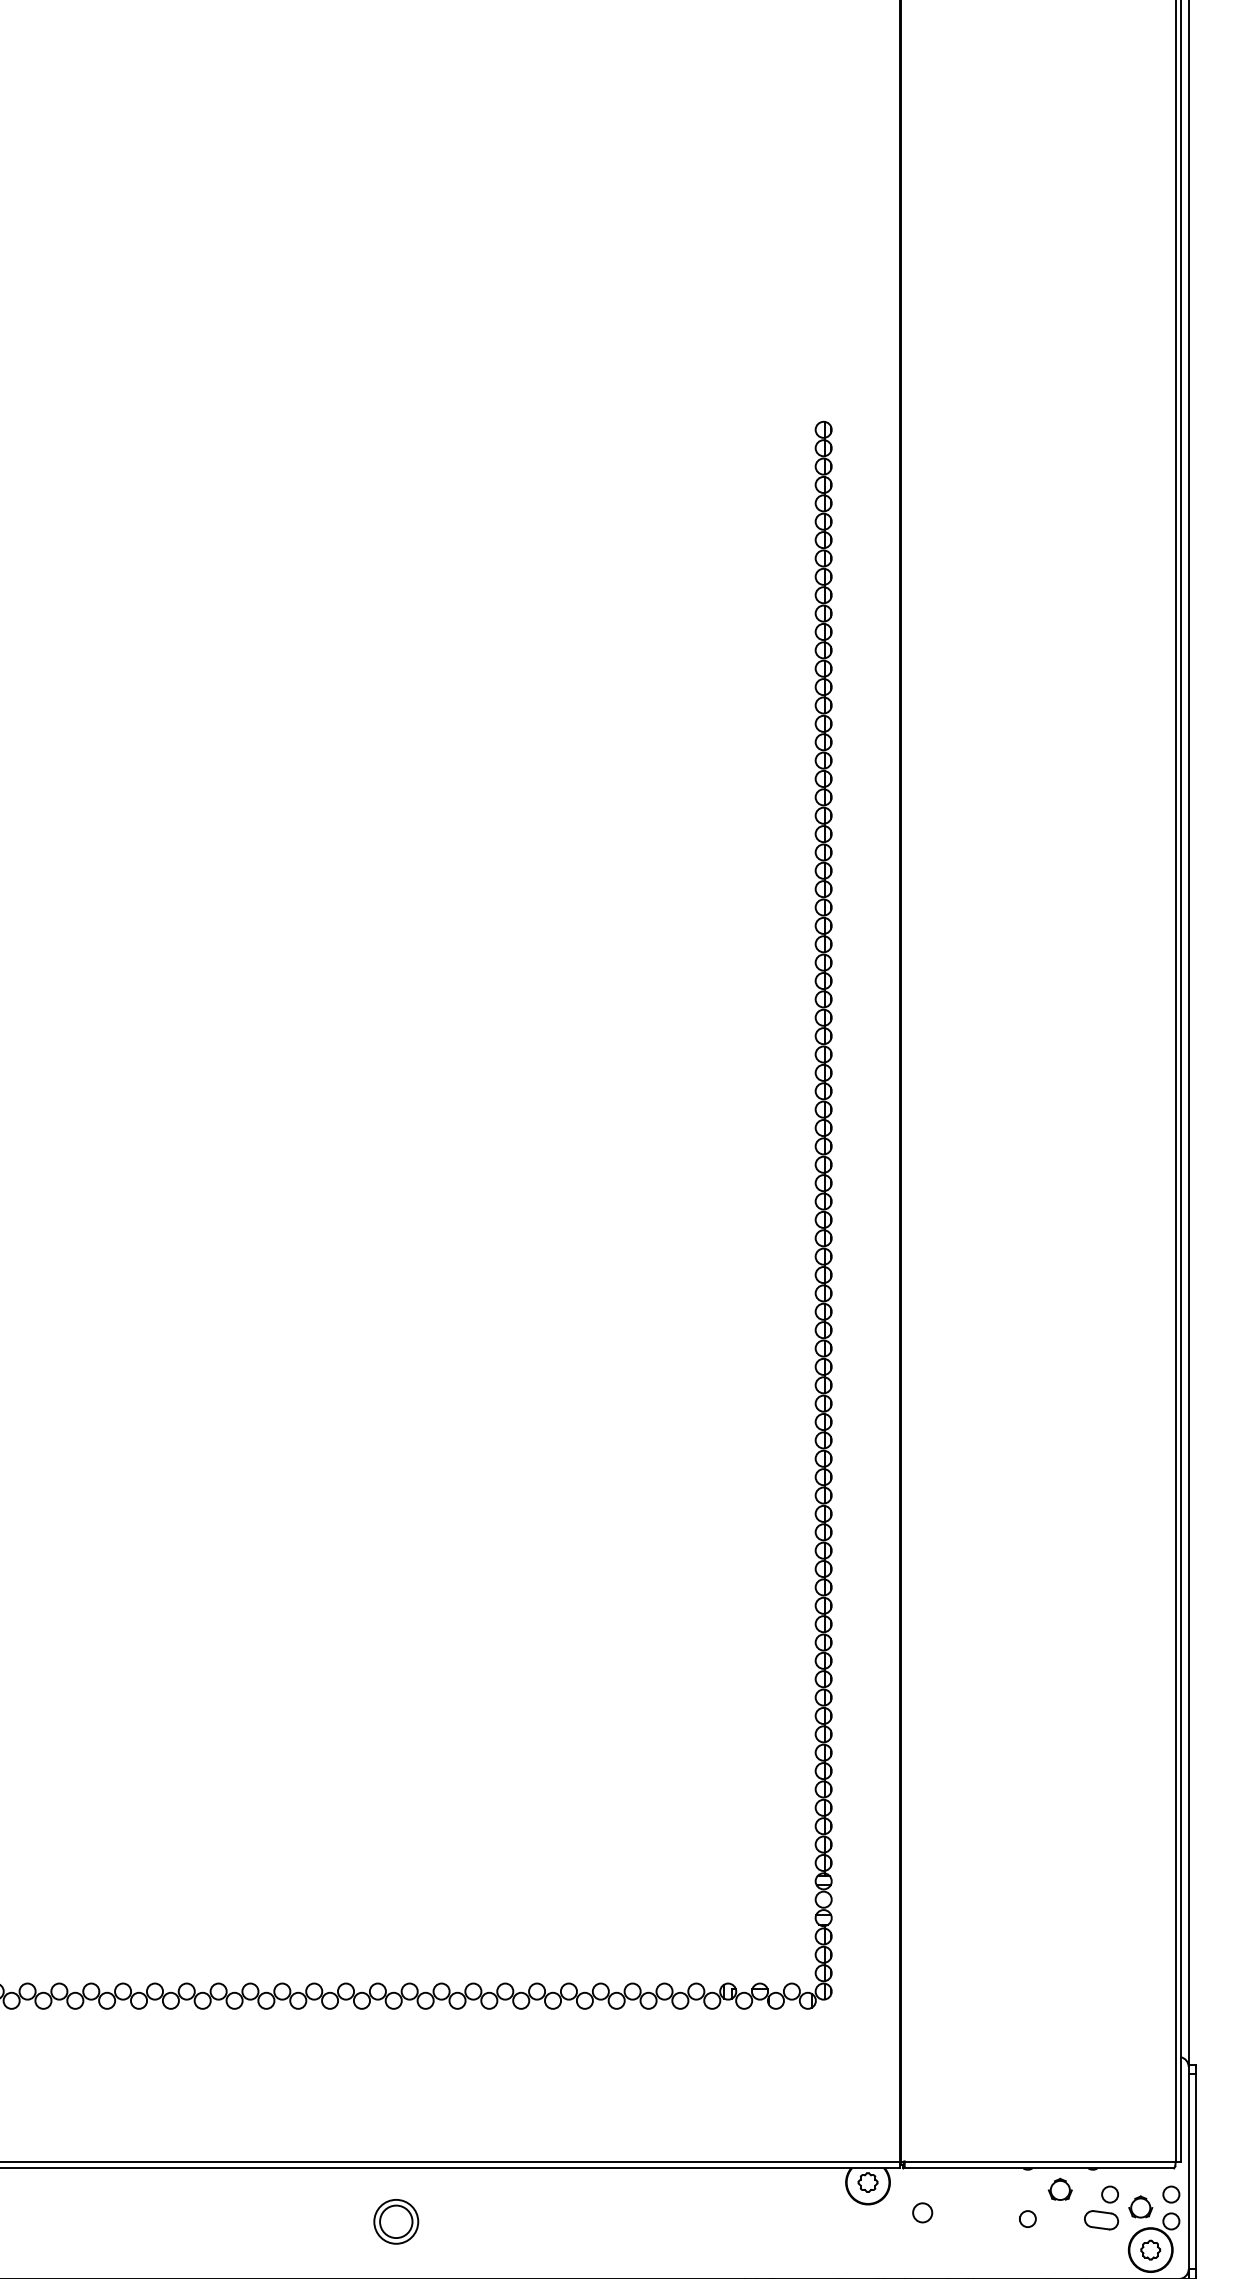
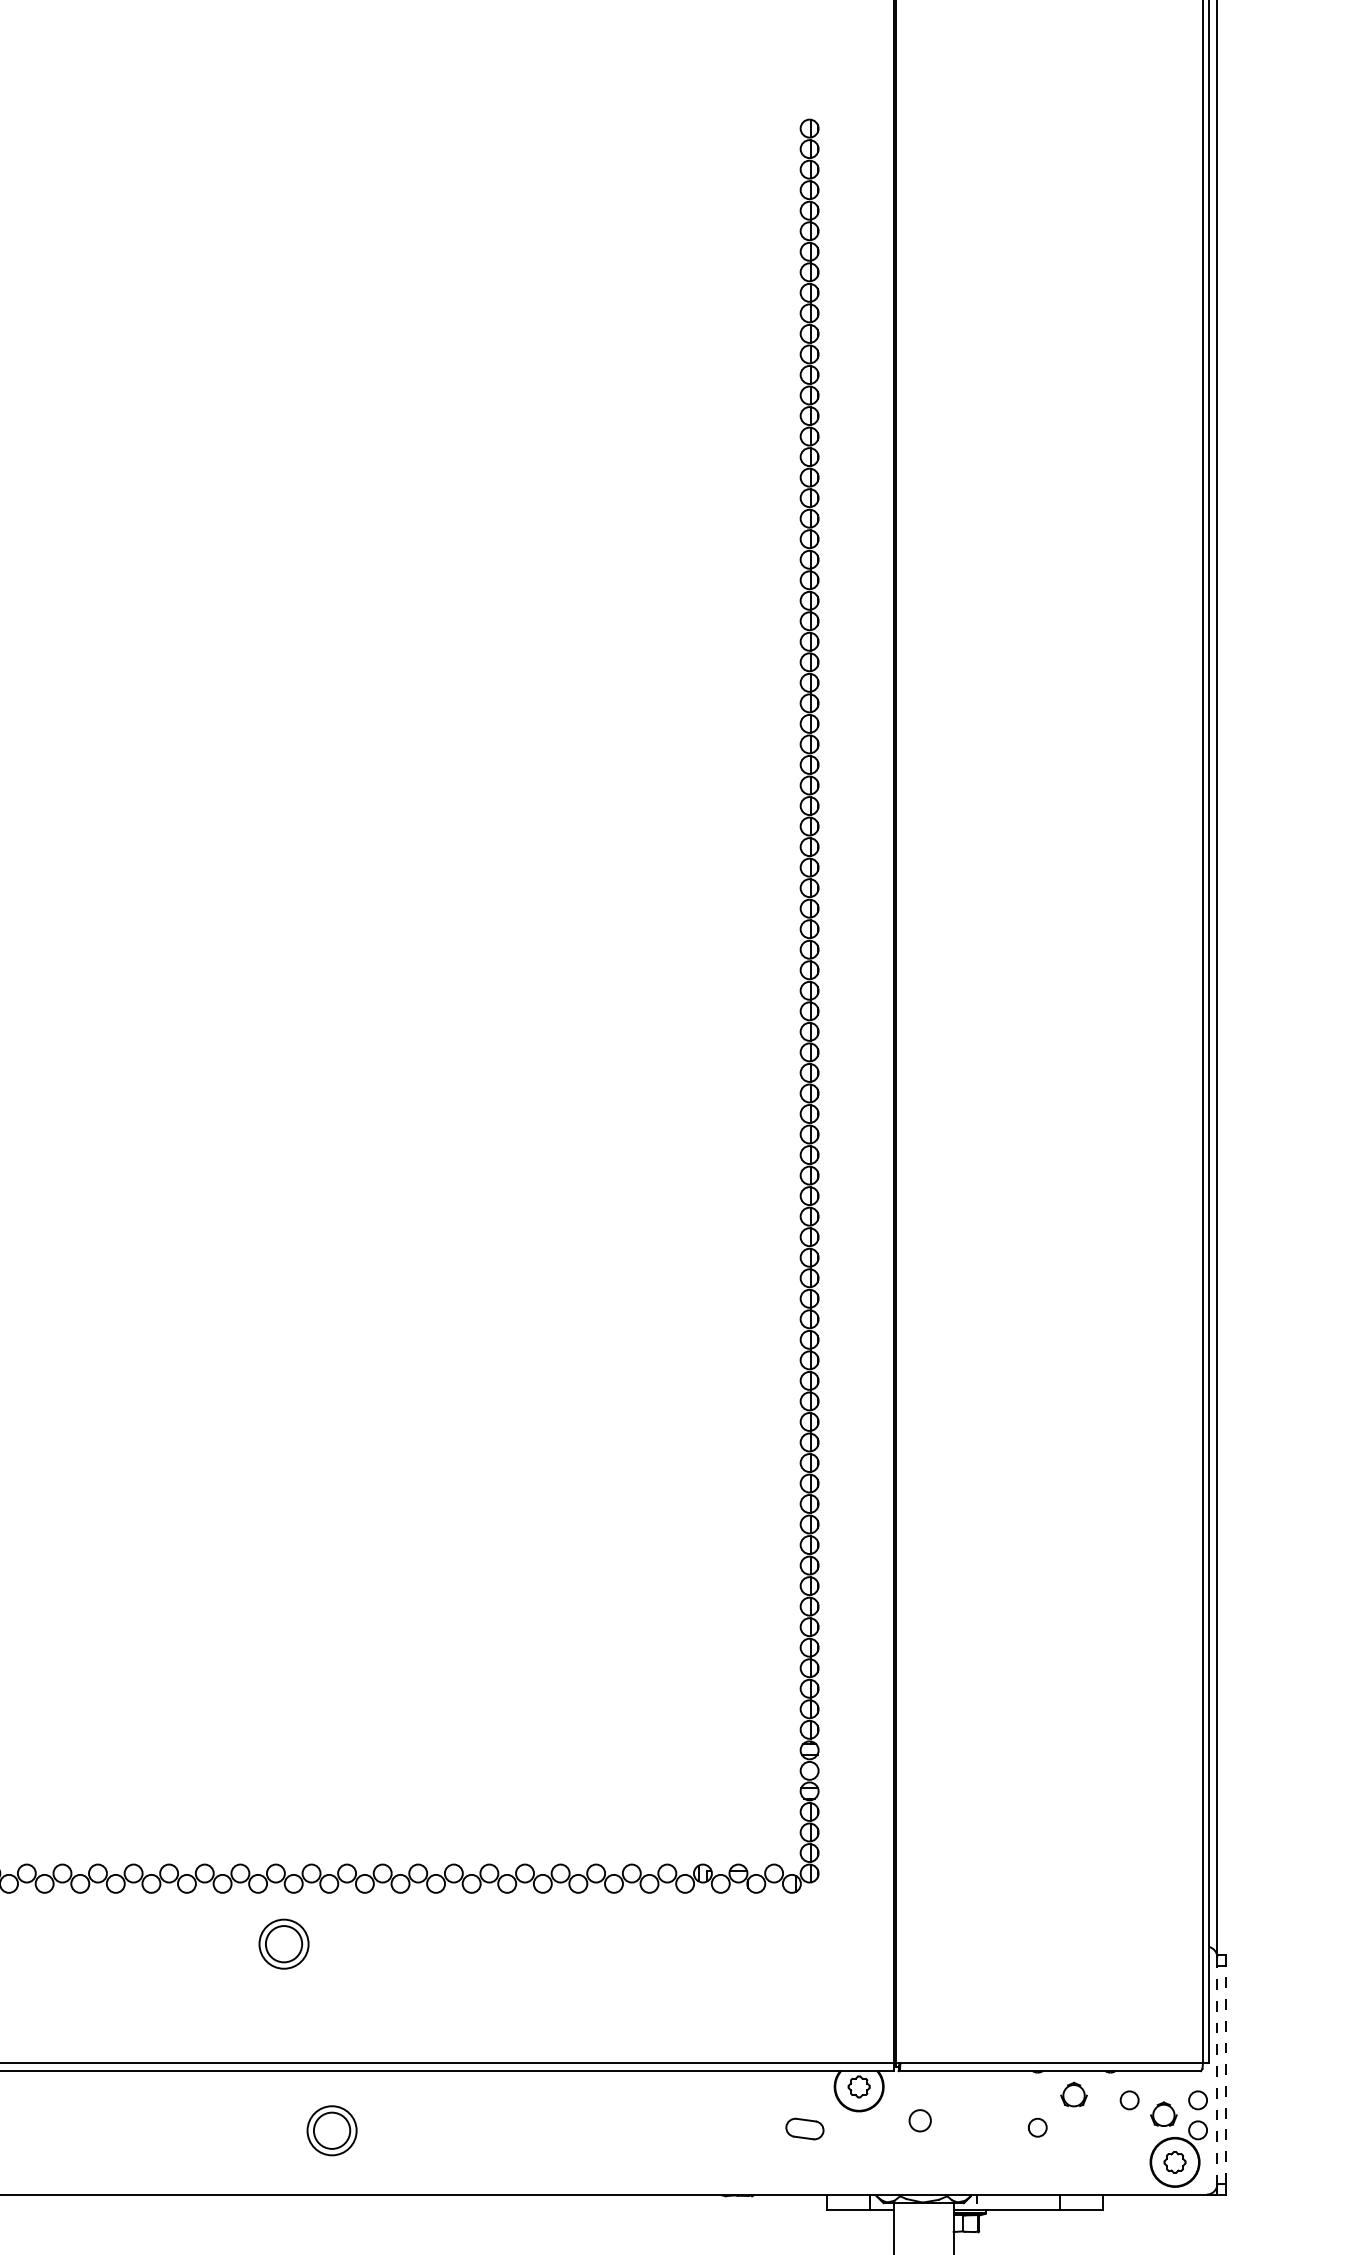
part: (353, 2054) -> (284, 1943), added
line: (1188, 2168) -> (1217, 2071), solid -> dashed
line: (1196, 2171) -> (1226, 2074), solid -> dashed
part: (1101, 2220) -> (804, 2129), moved

